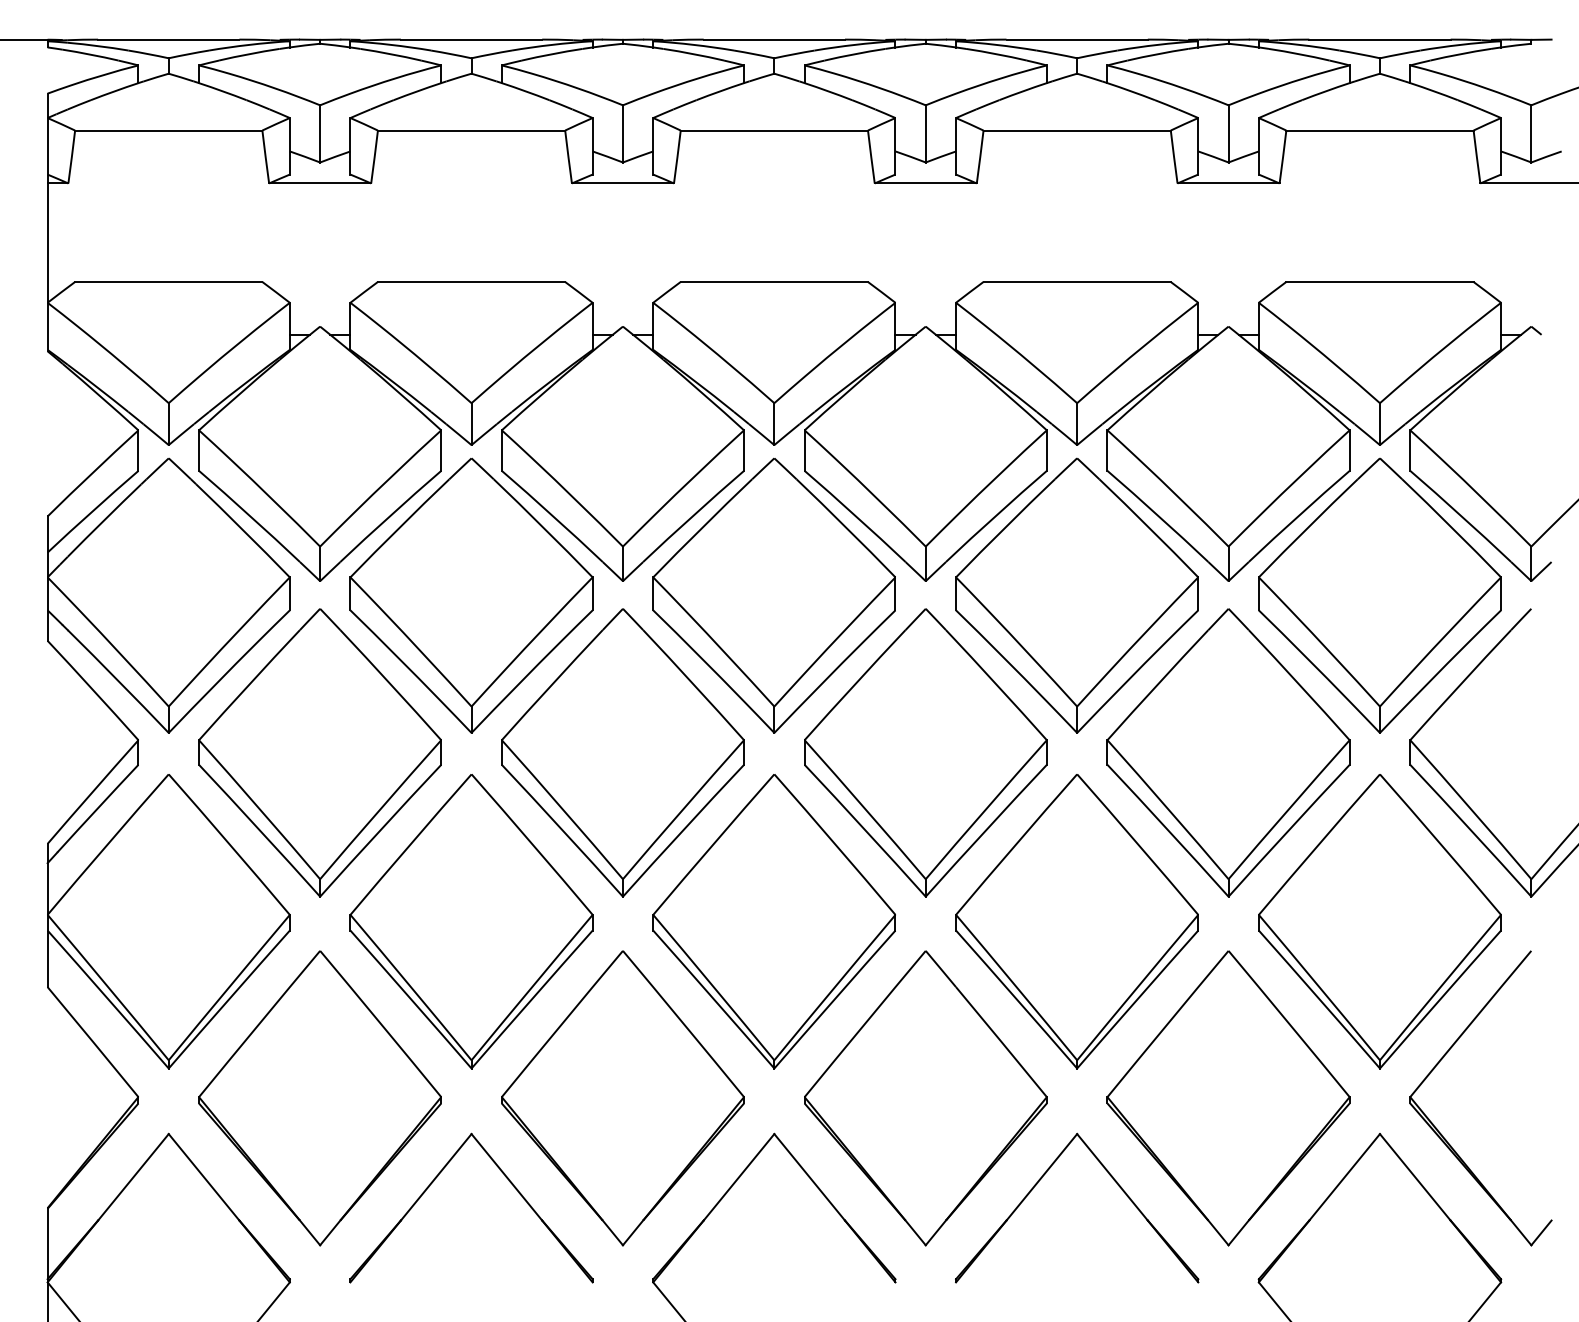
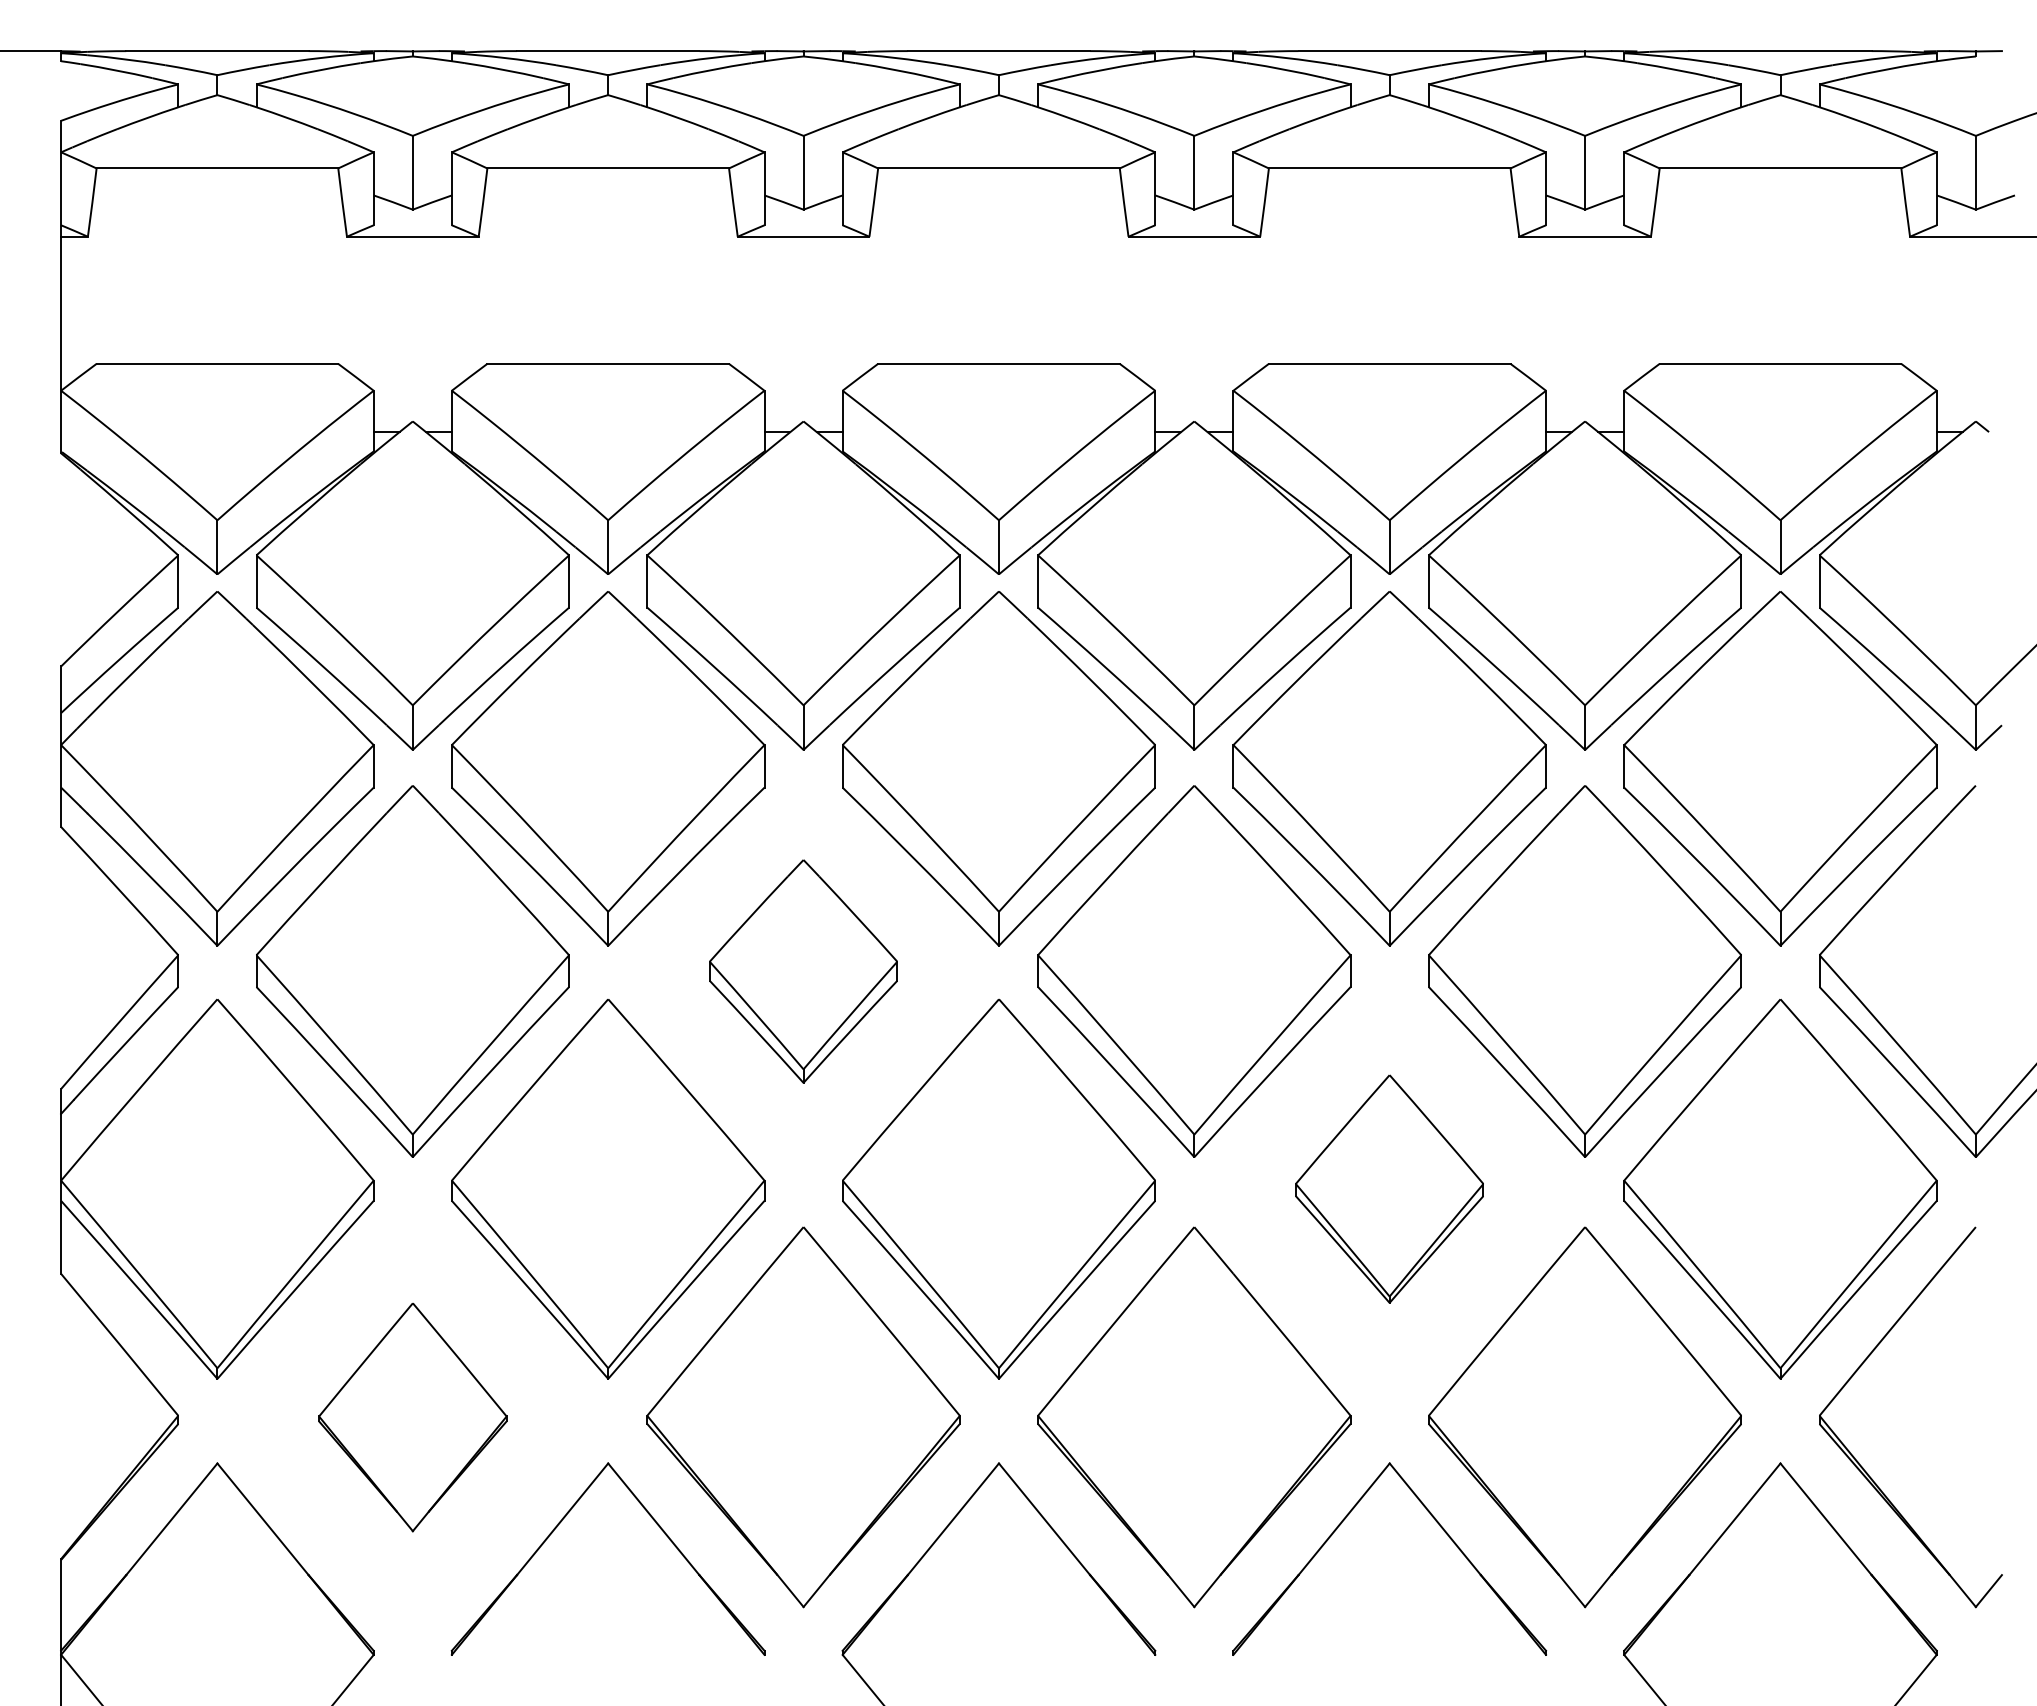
part: (622, 752) -> (803, 971), size x0.6
part: (1076, 920) -> (1389, 1188), size x0.6
part: (319, 1098) -> (412, 1417), size x0.6

